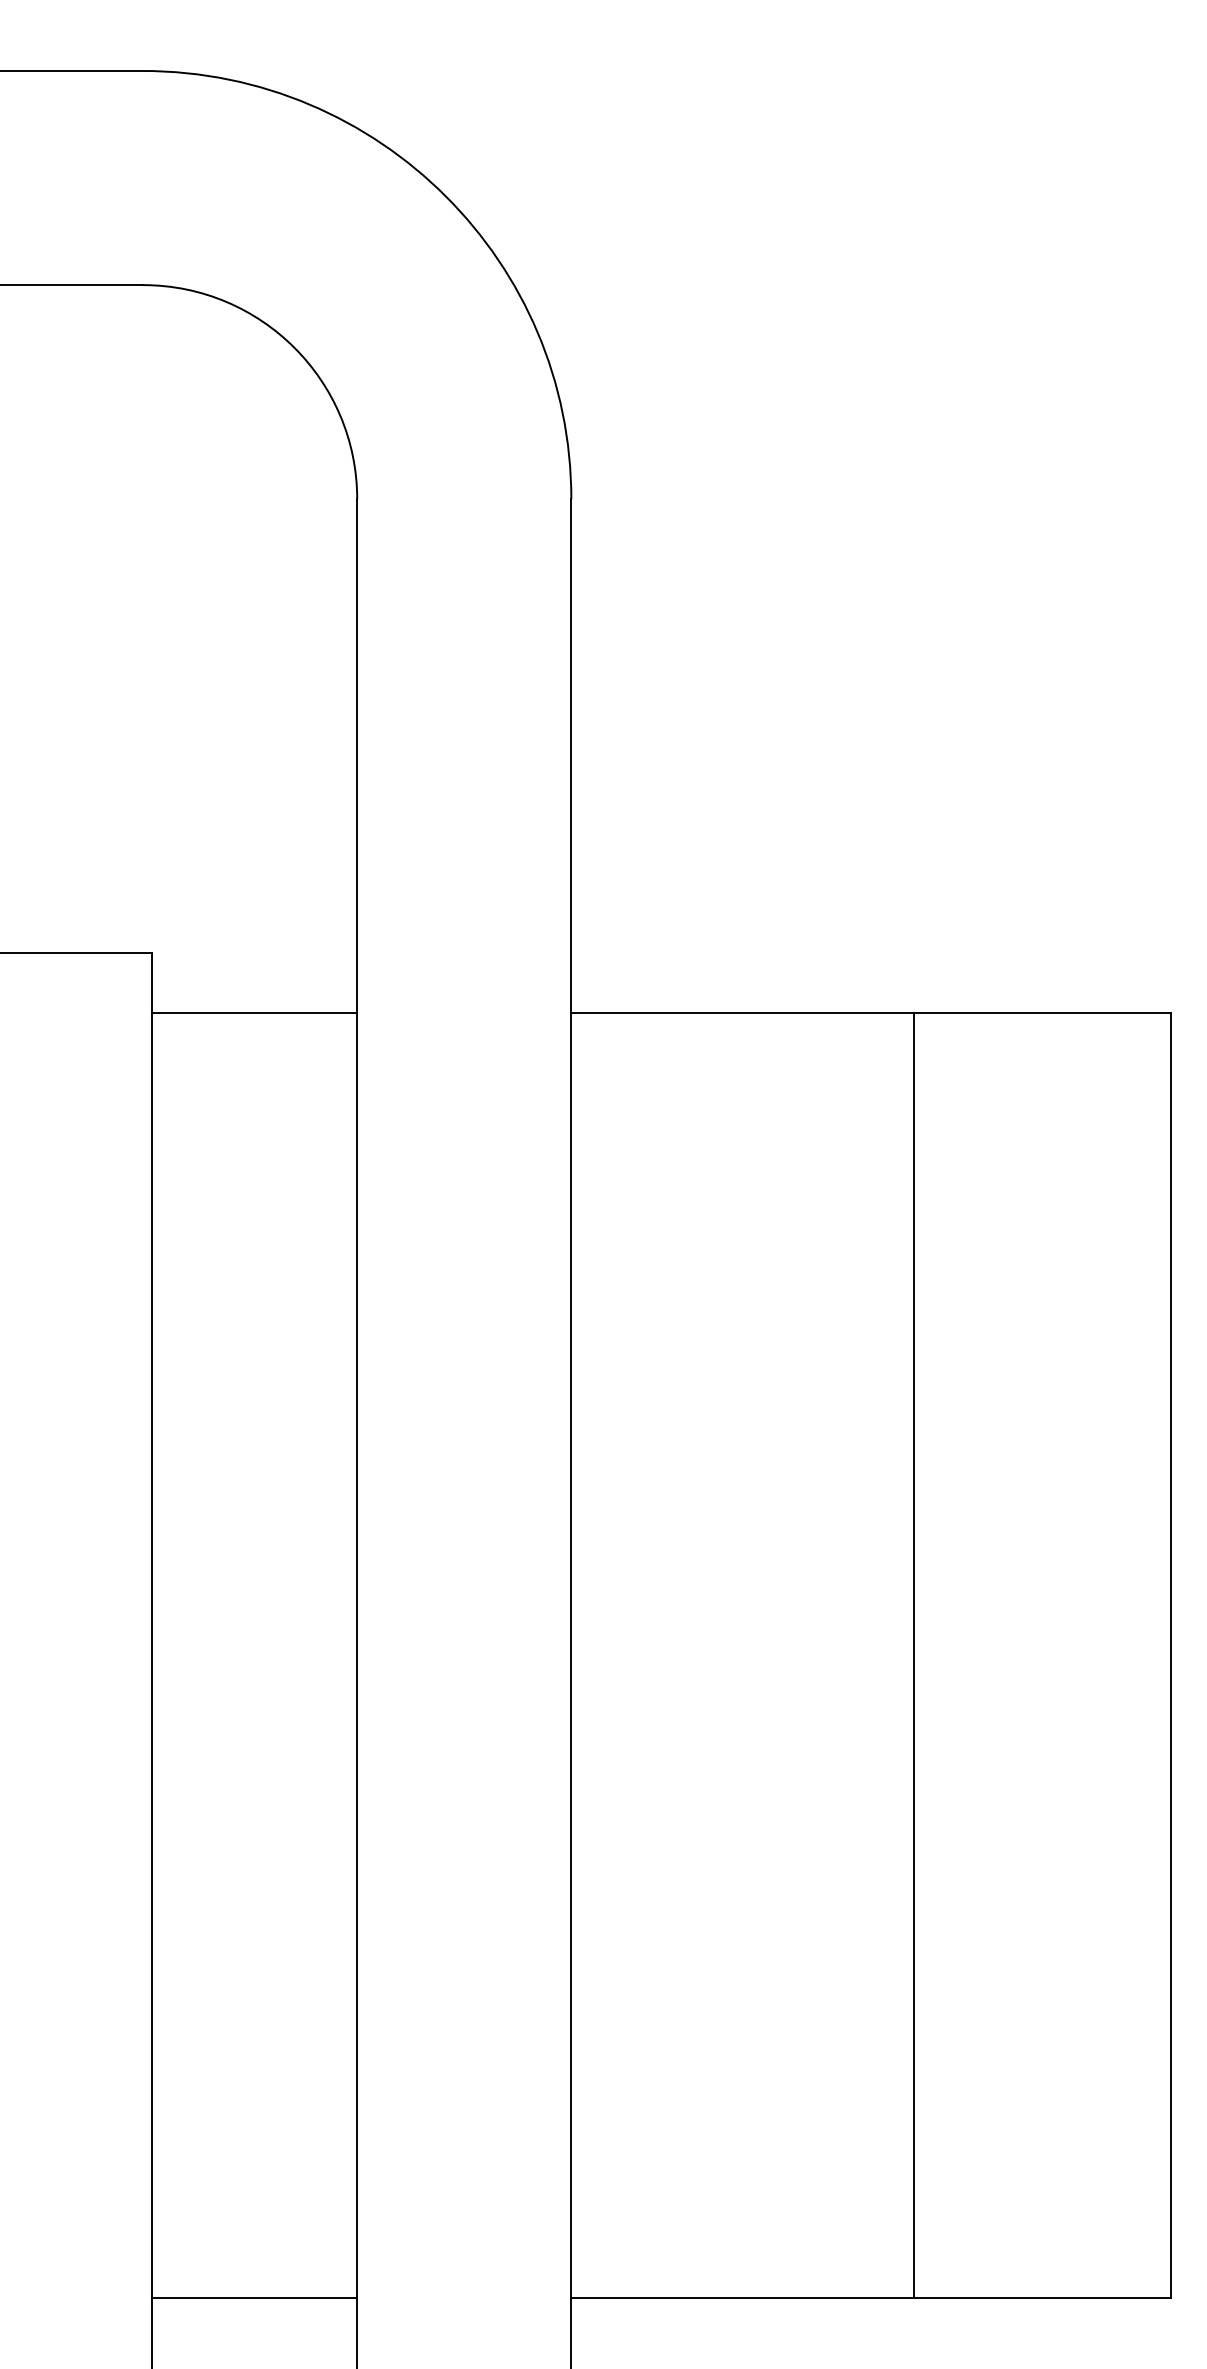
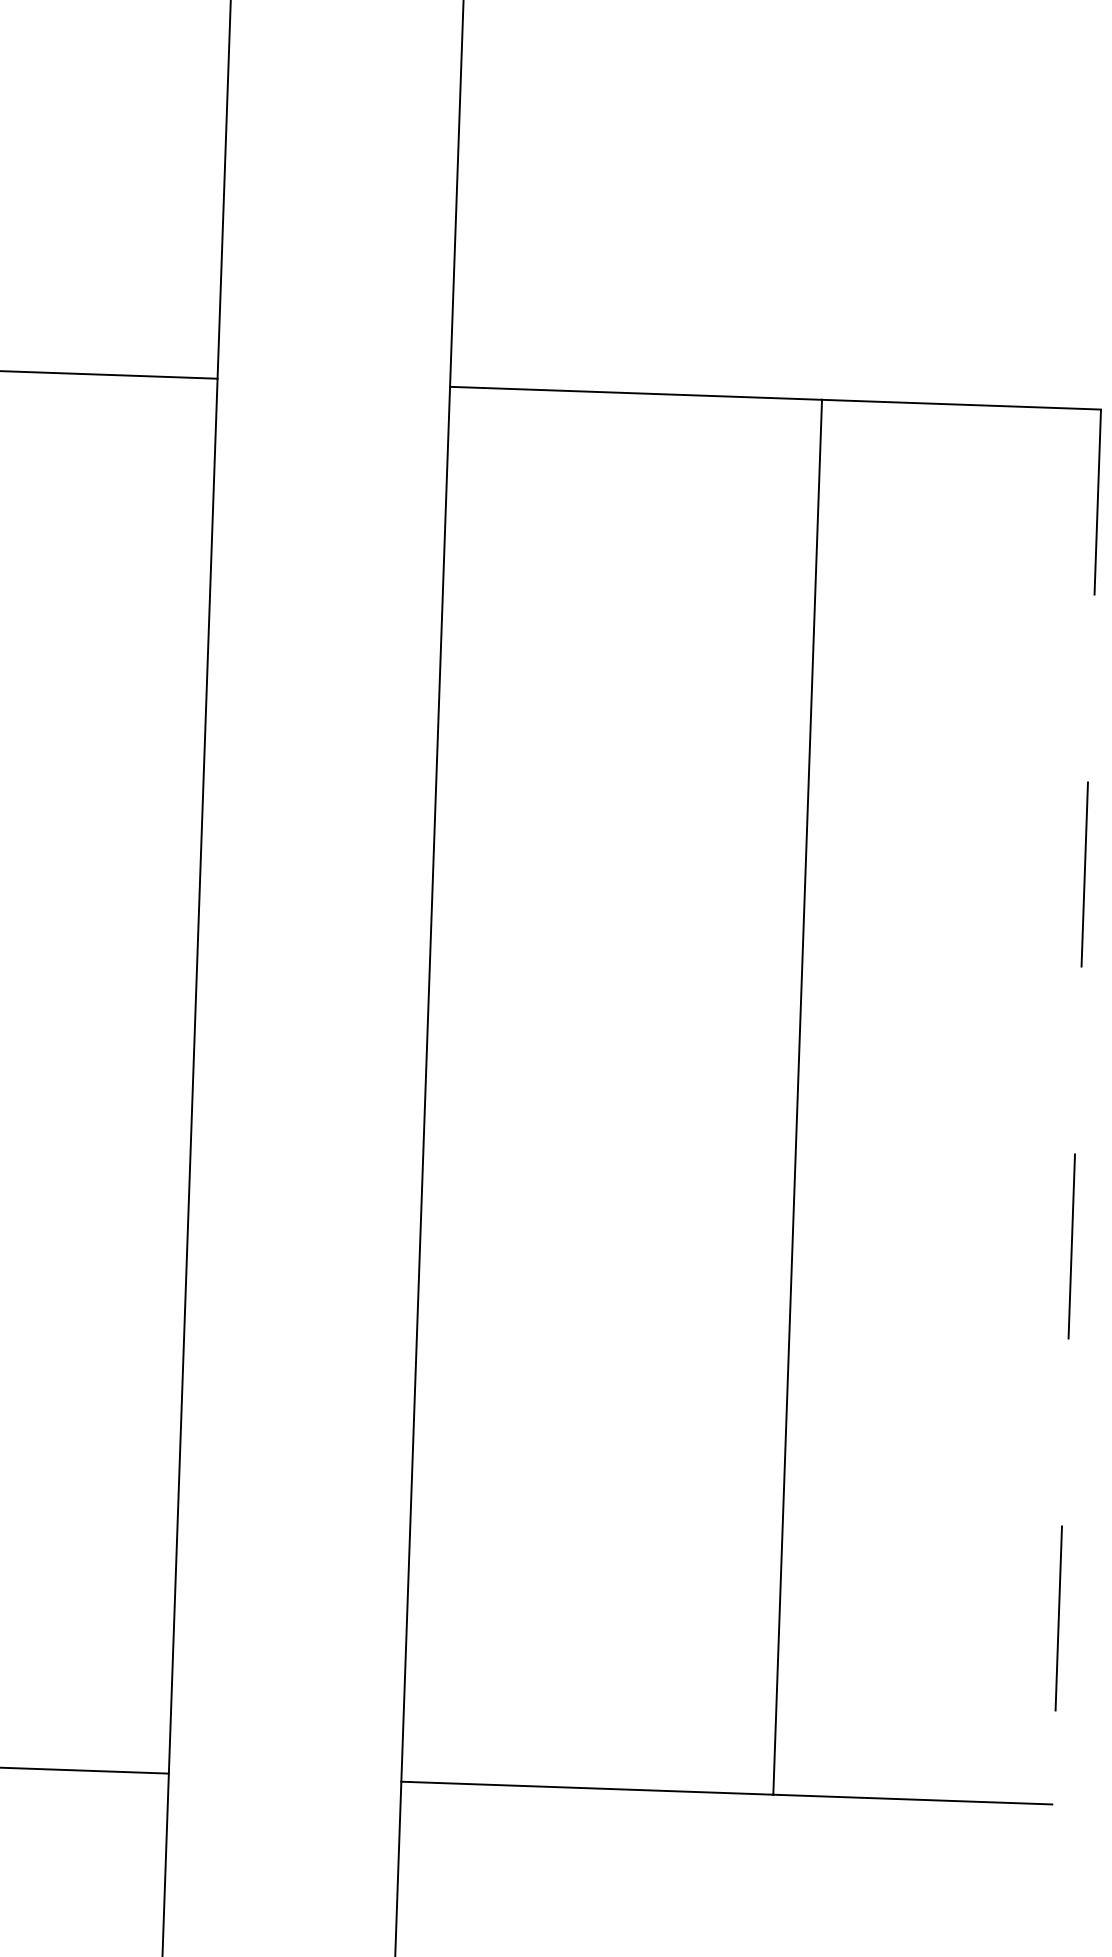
line: (1170, 1656) -> (1076, 1108), solid -> dashed

